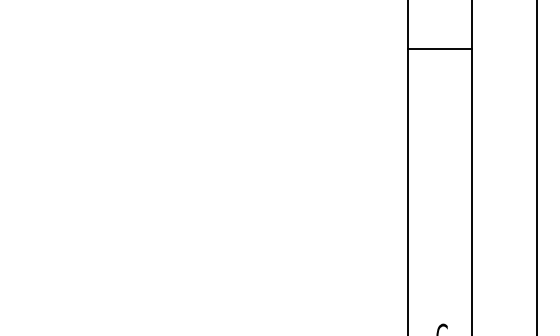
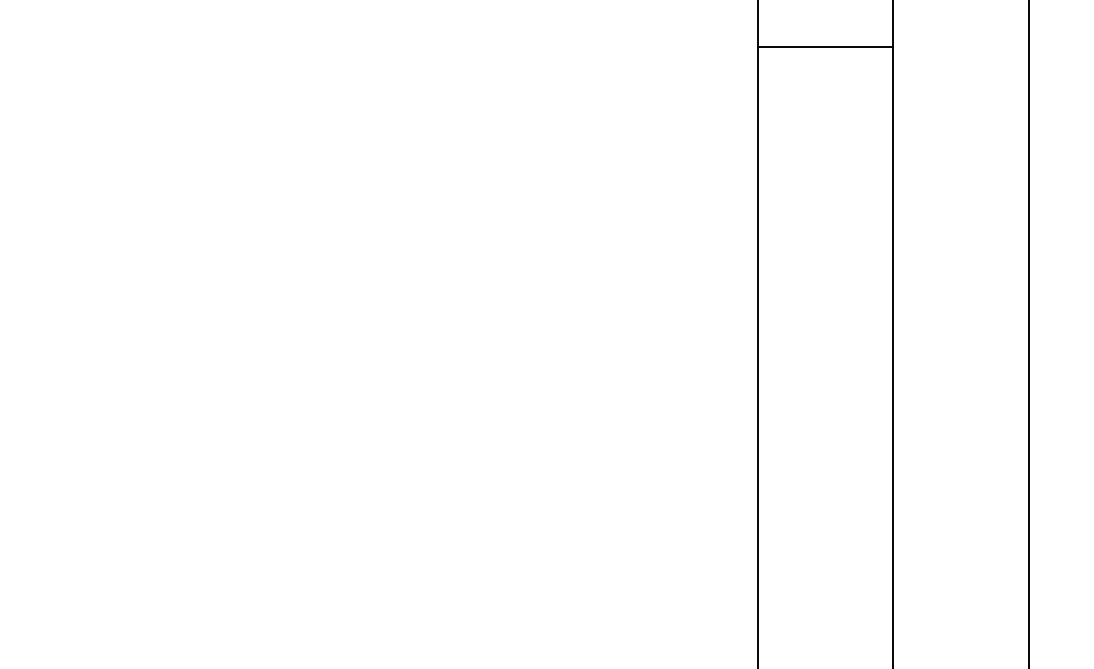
line: (439, 48) -> (824, 46), moved

